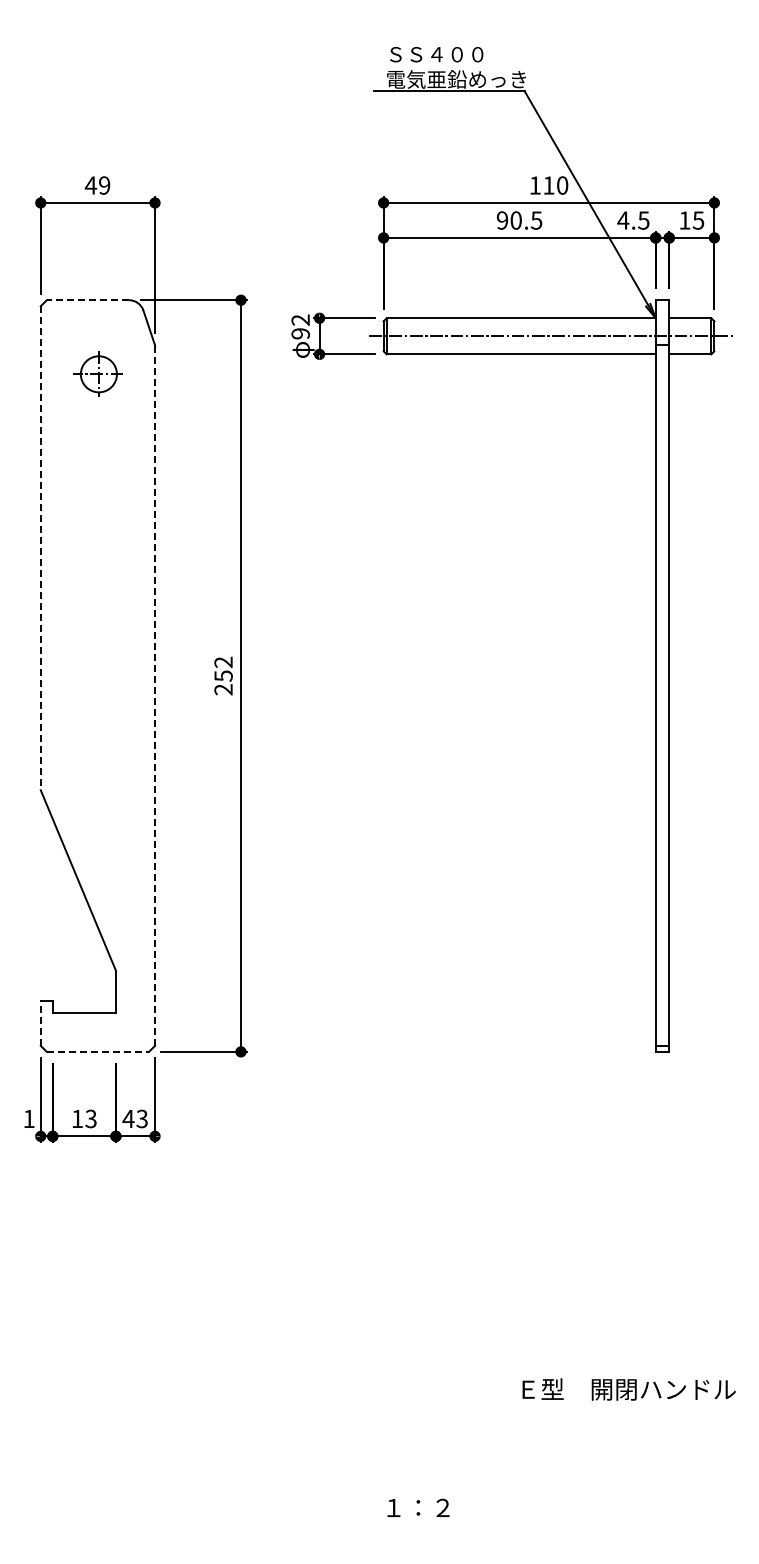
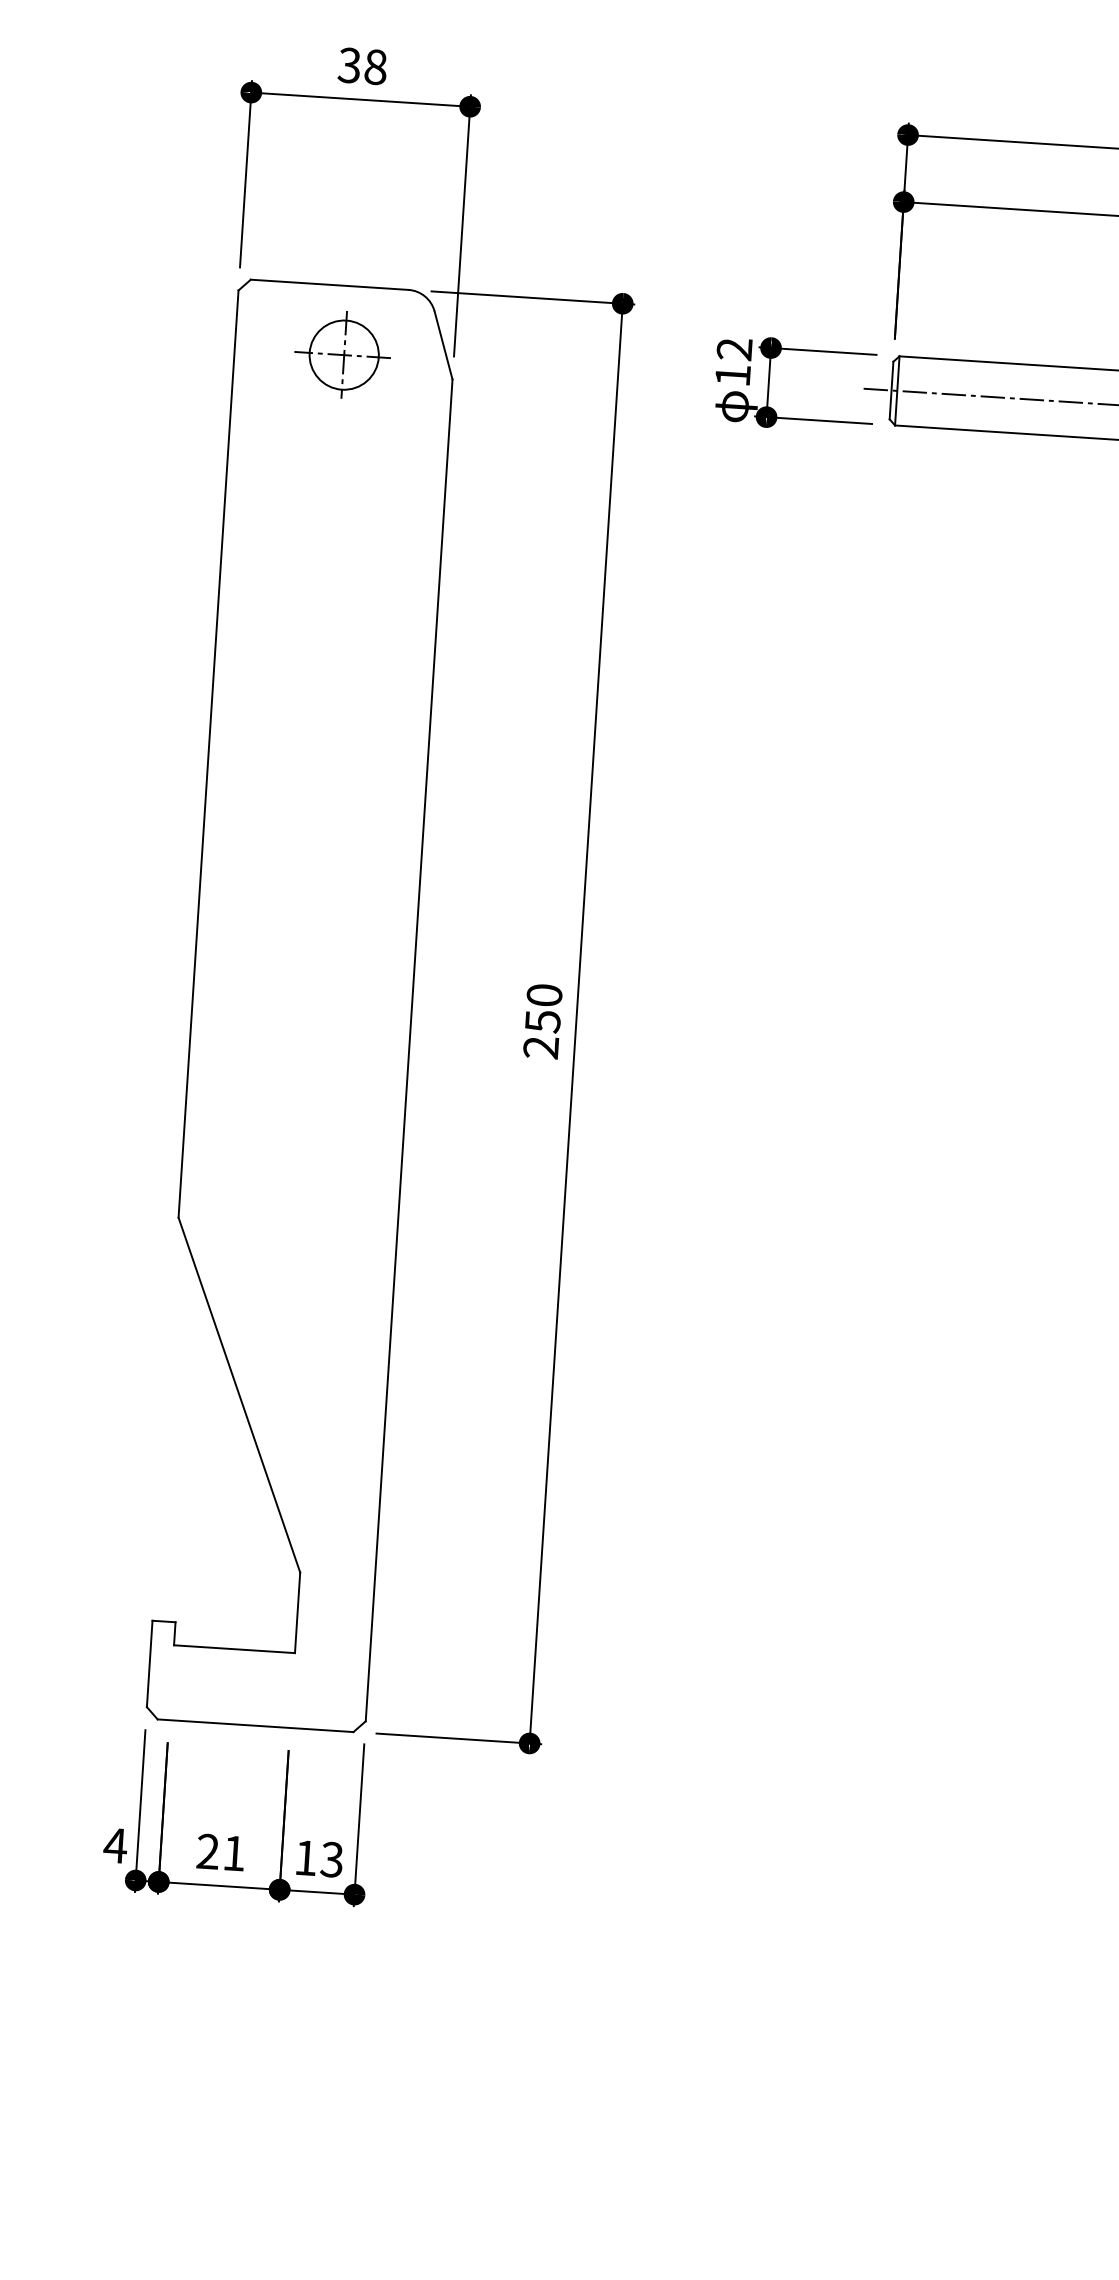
text: (97, 185) -> (362, 66), 49 -> 38
line: (87, 300) -> (328, 285), dashed -> solid
text: (300, 333) -> (732, 374), 92 -> 12
part: (97, 373) -> (341, 353), moved
line: (40, 548) -> (207, 754), dashed -> solid
text: (223, 662) -> (544, 995), 252 -> 250
line: (155, 695) -> (410, 1050), dashed -> solid
line: (40, 1023) -> (149, 1664), dashed -> solid
line: (98, 1051) -> (256, 1725), dashed -> solid
text: (29, 1118) -> (116, 1844), 1 -> 4
text: (83, 1118) -> (219, 1851), 13 -> 21
text: (128, 1118) -> (305, 1857), 43 -> 13

